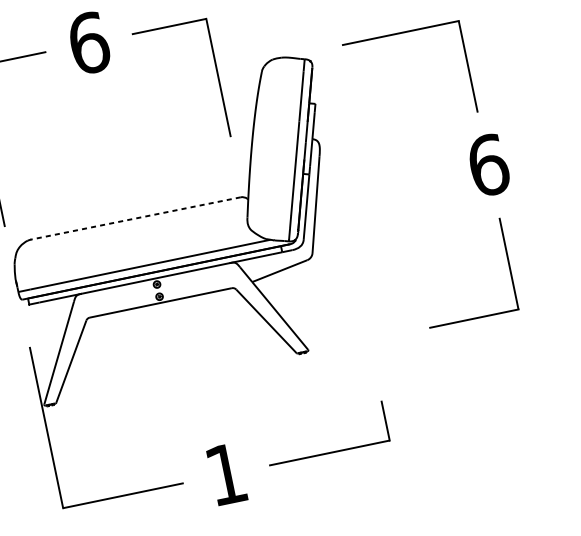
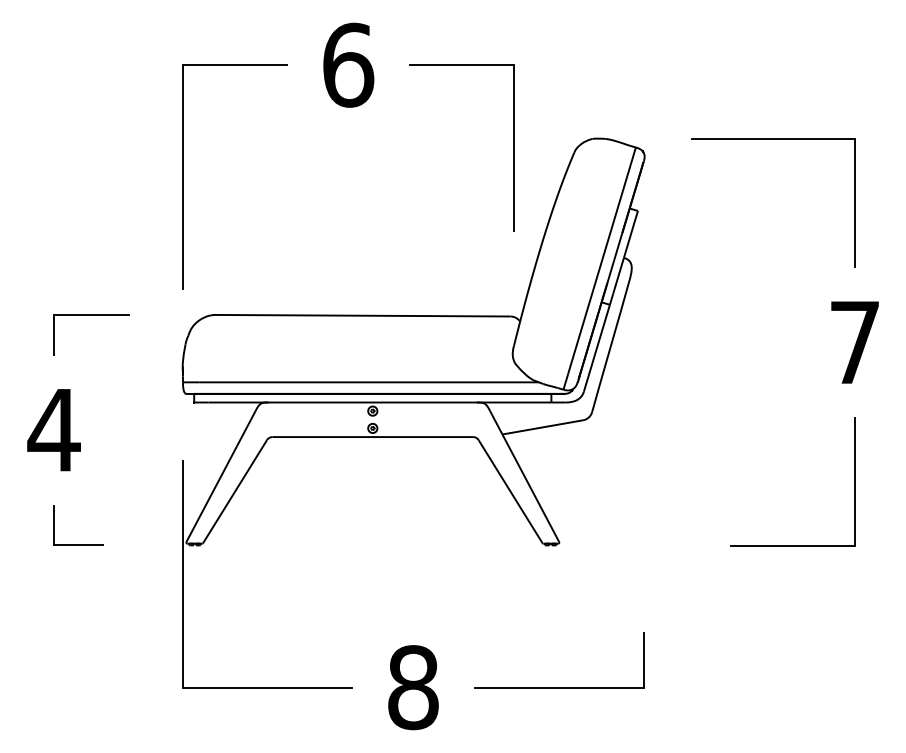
text: (488, 165) -> (855, 342), 6 -> 7
line: (135, 218) -> (361, 315), dashed -> solid
text: (226, 474) -> (413, 687), 1 -> 8

